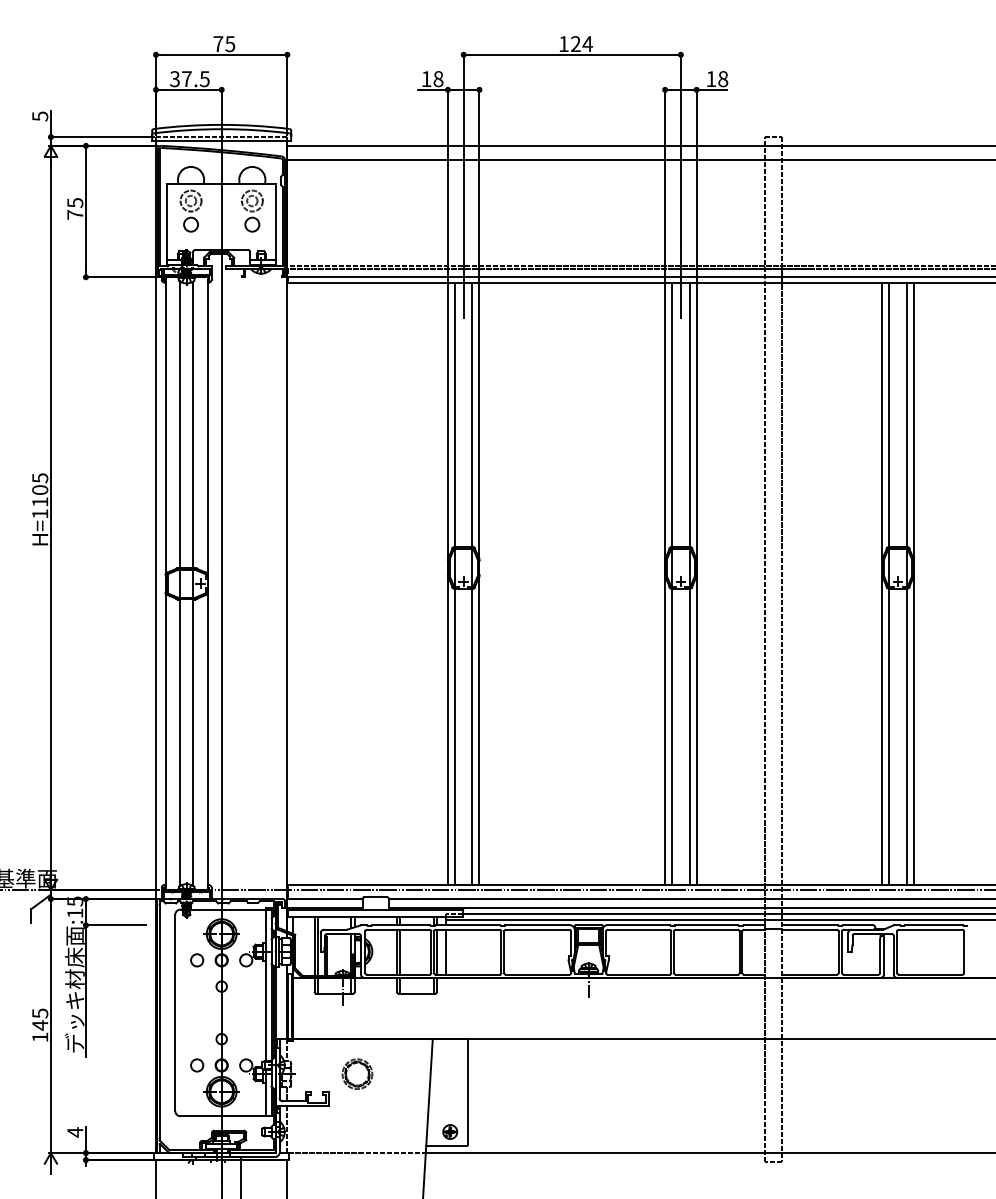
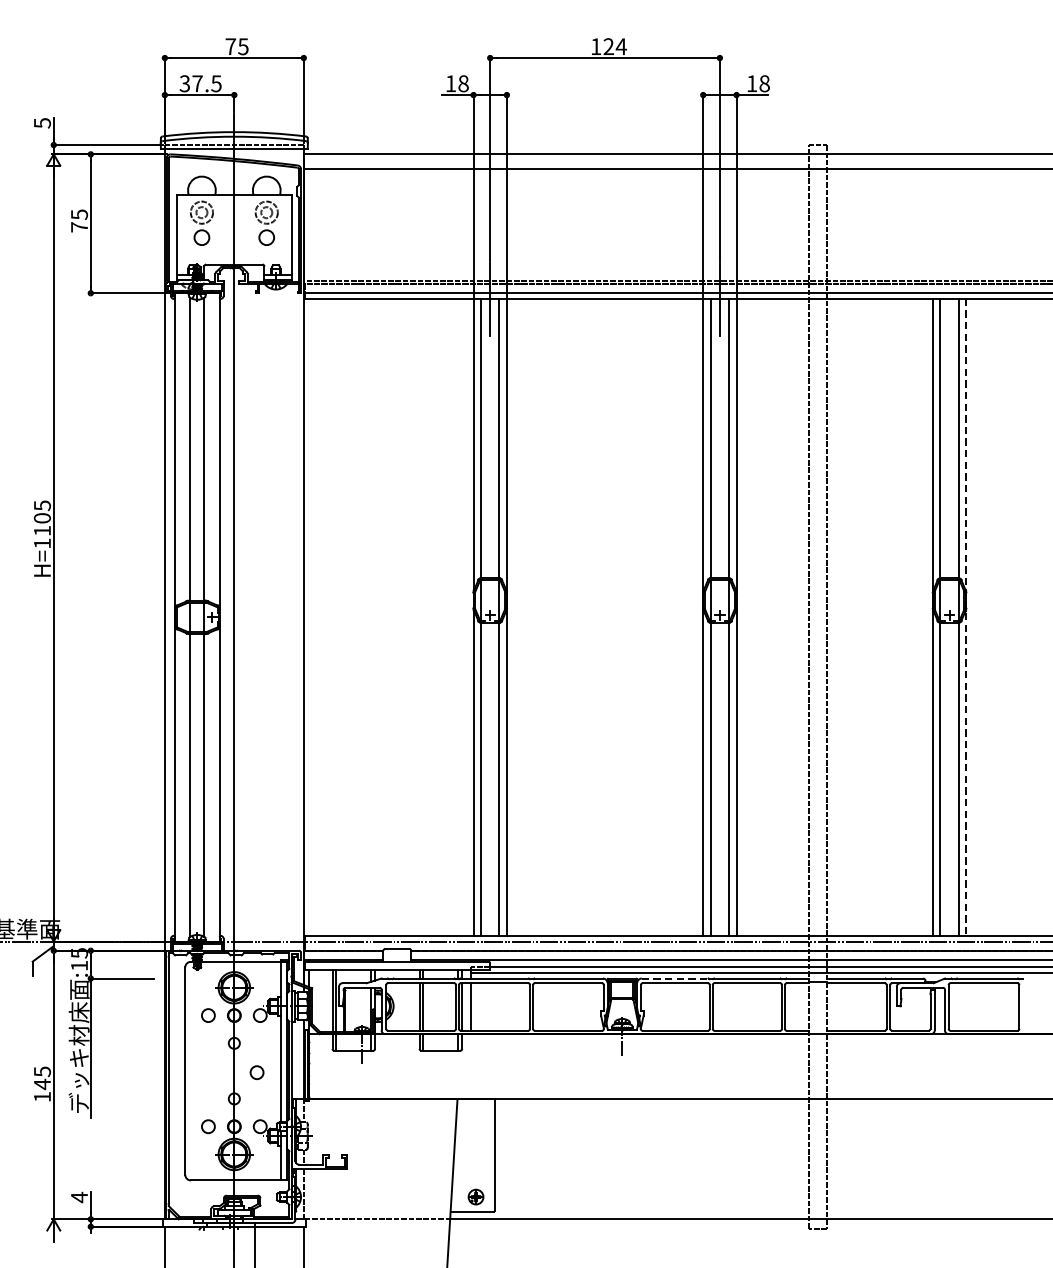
line: (913, 584) -> (965, 618), solid -> dashed
line: (638, 925) -> (675, 978), solid -> dashed
circle: (243, 1014) -> (257, 1072), added
part: (357, 1073) -> (377, 1135), removed

